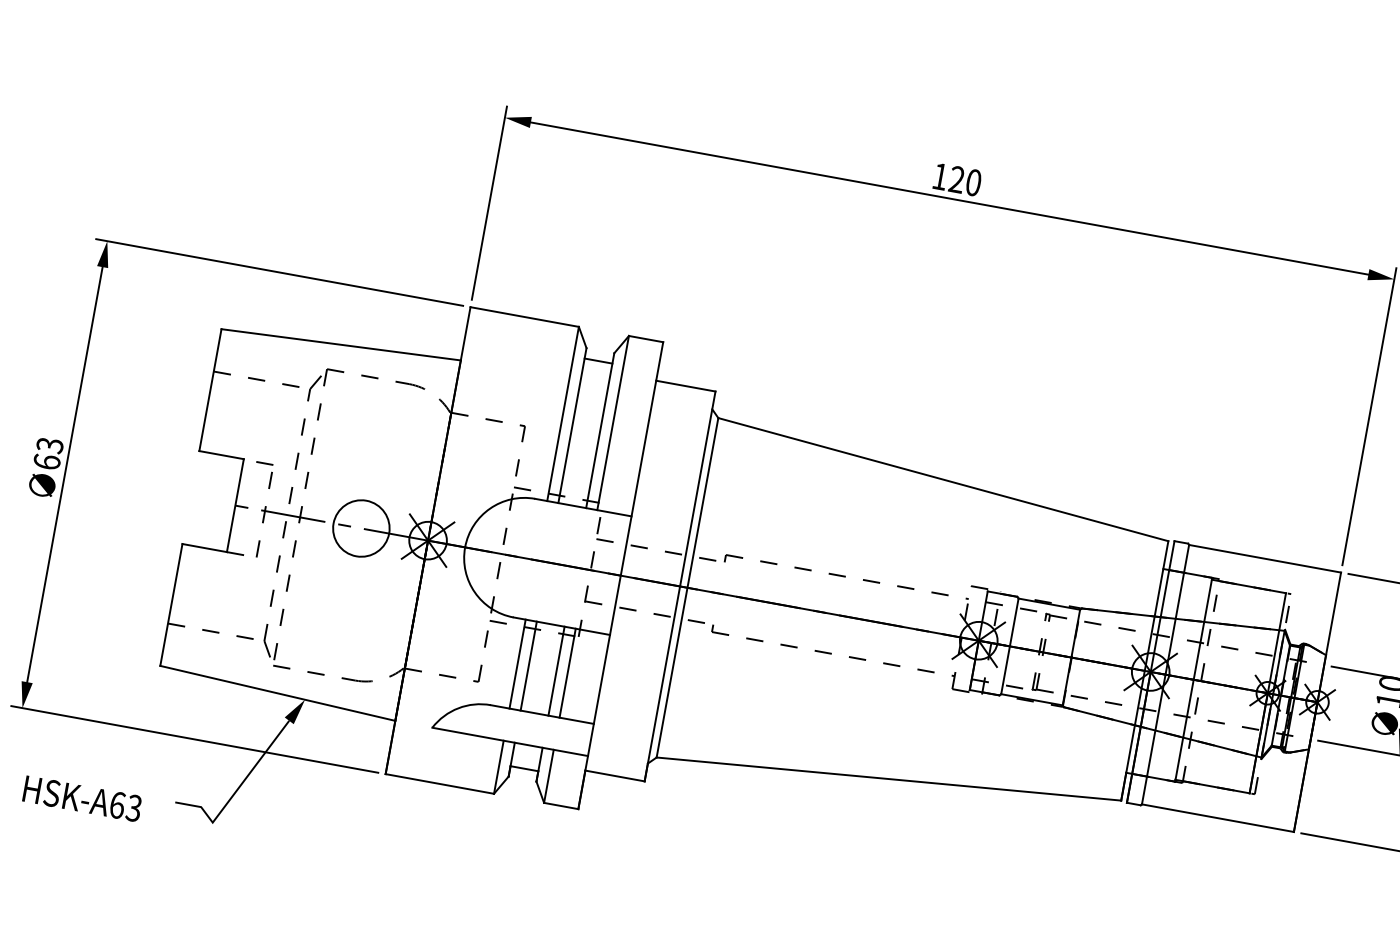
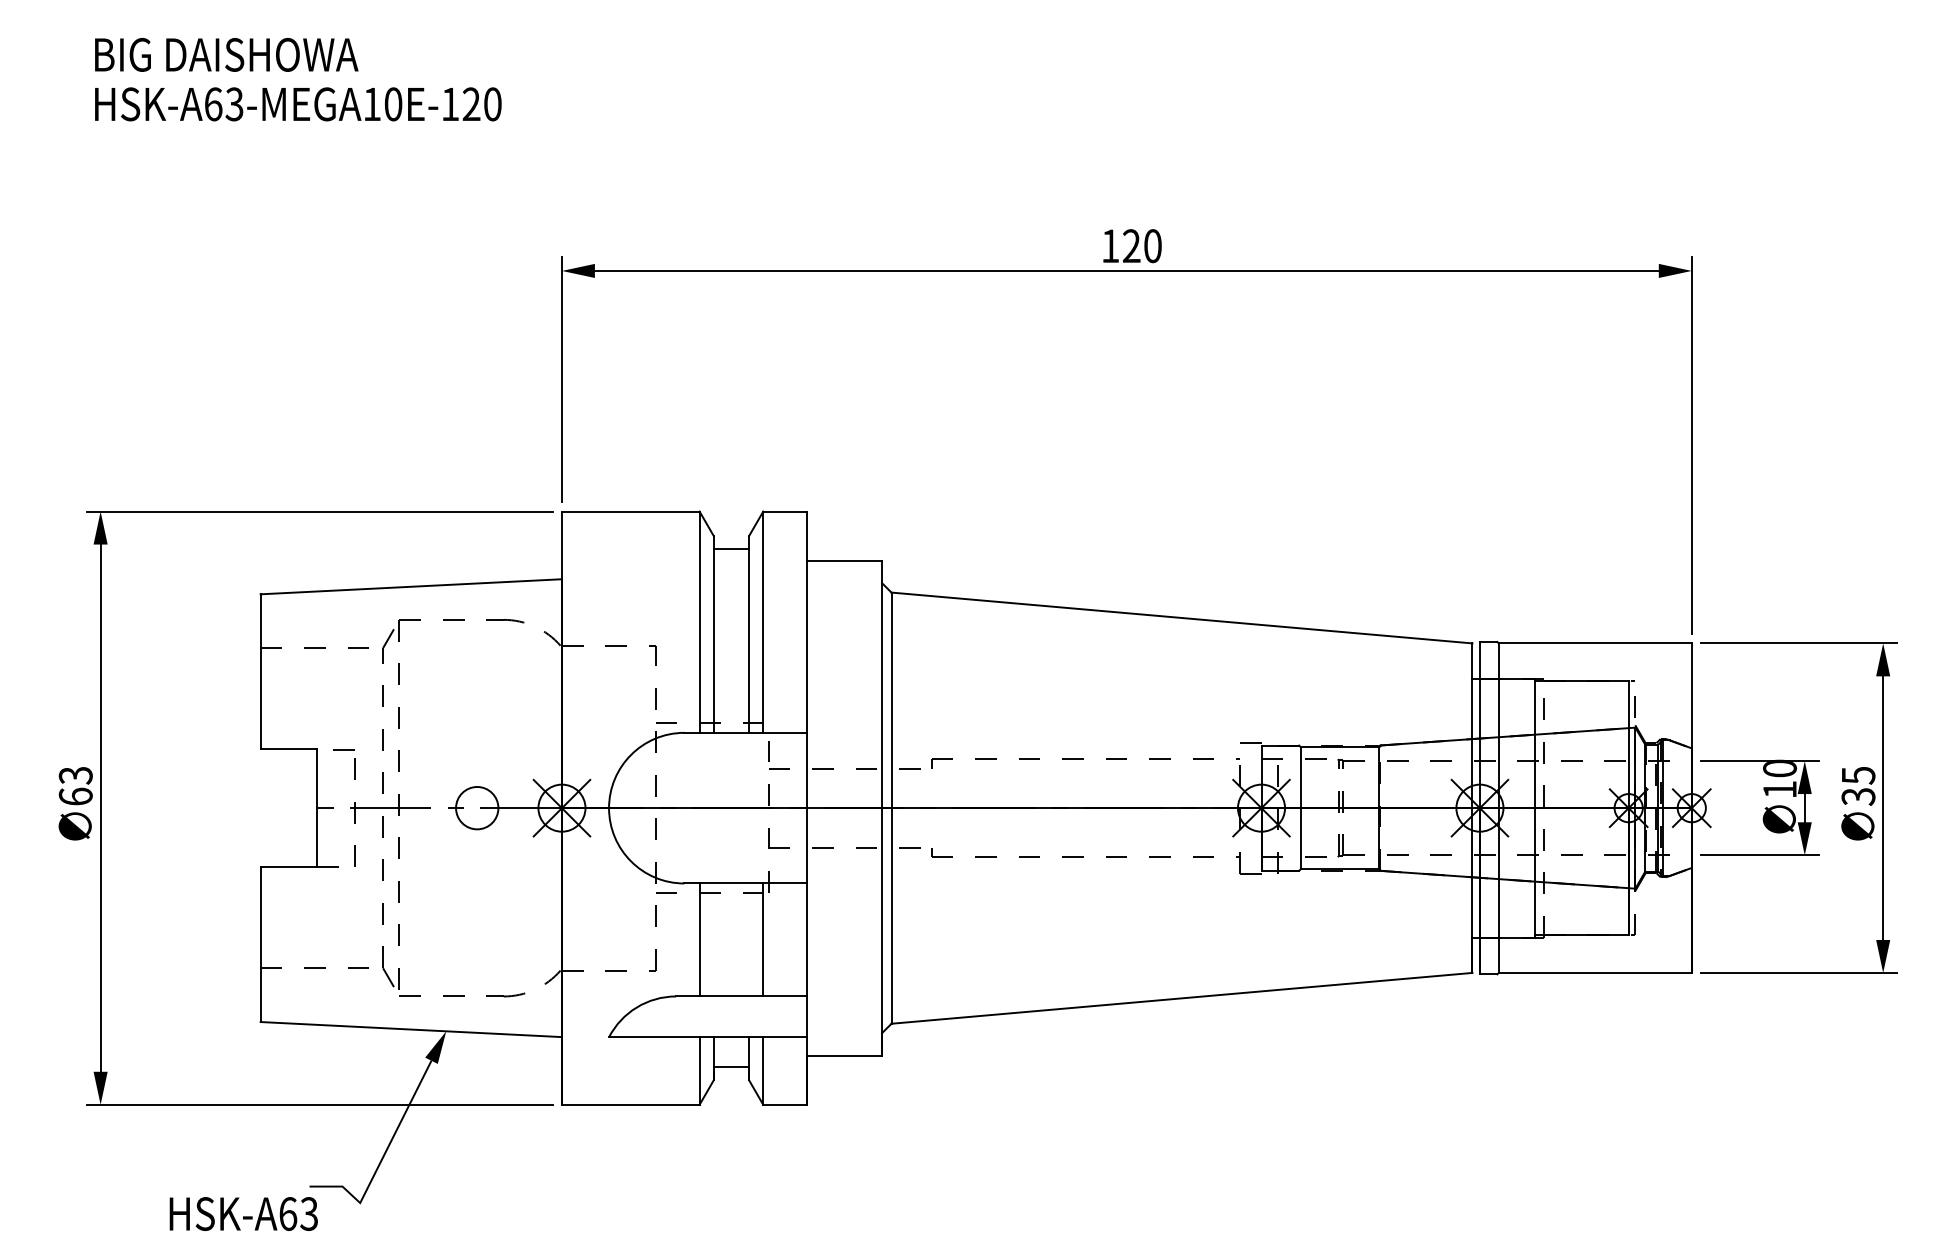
circle: (360, 527) -> (476, 807), size x0.6
line: (528, 665) -> (713, 939), removed
line: (556, 670) -> (749, 939), removed
text: (82, 798) -> (243, 1213), moved

